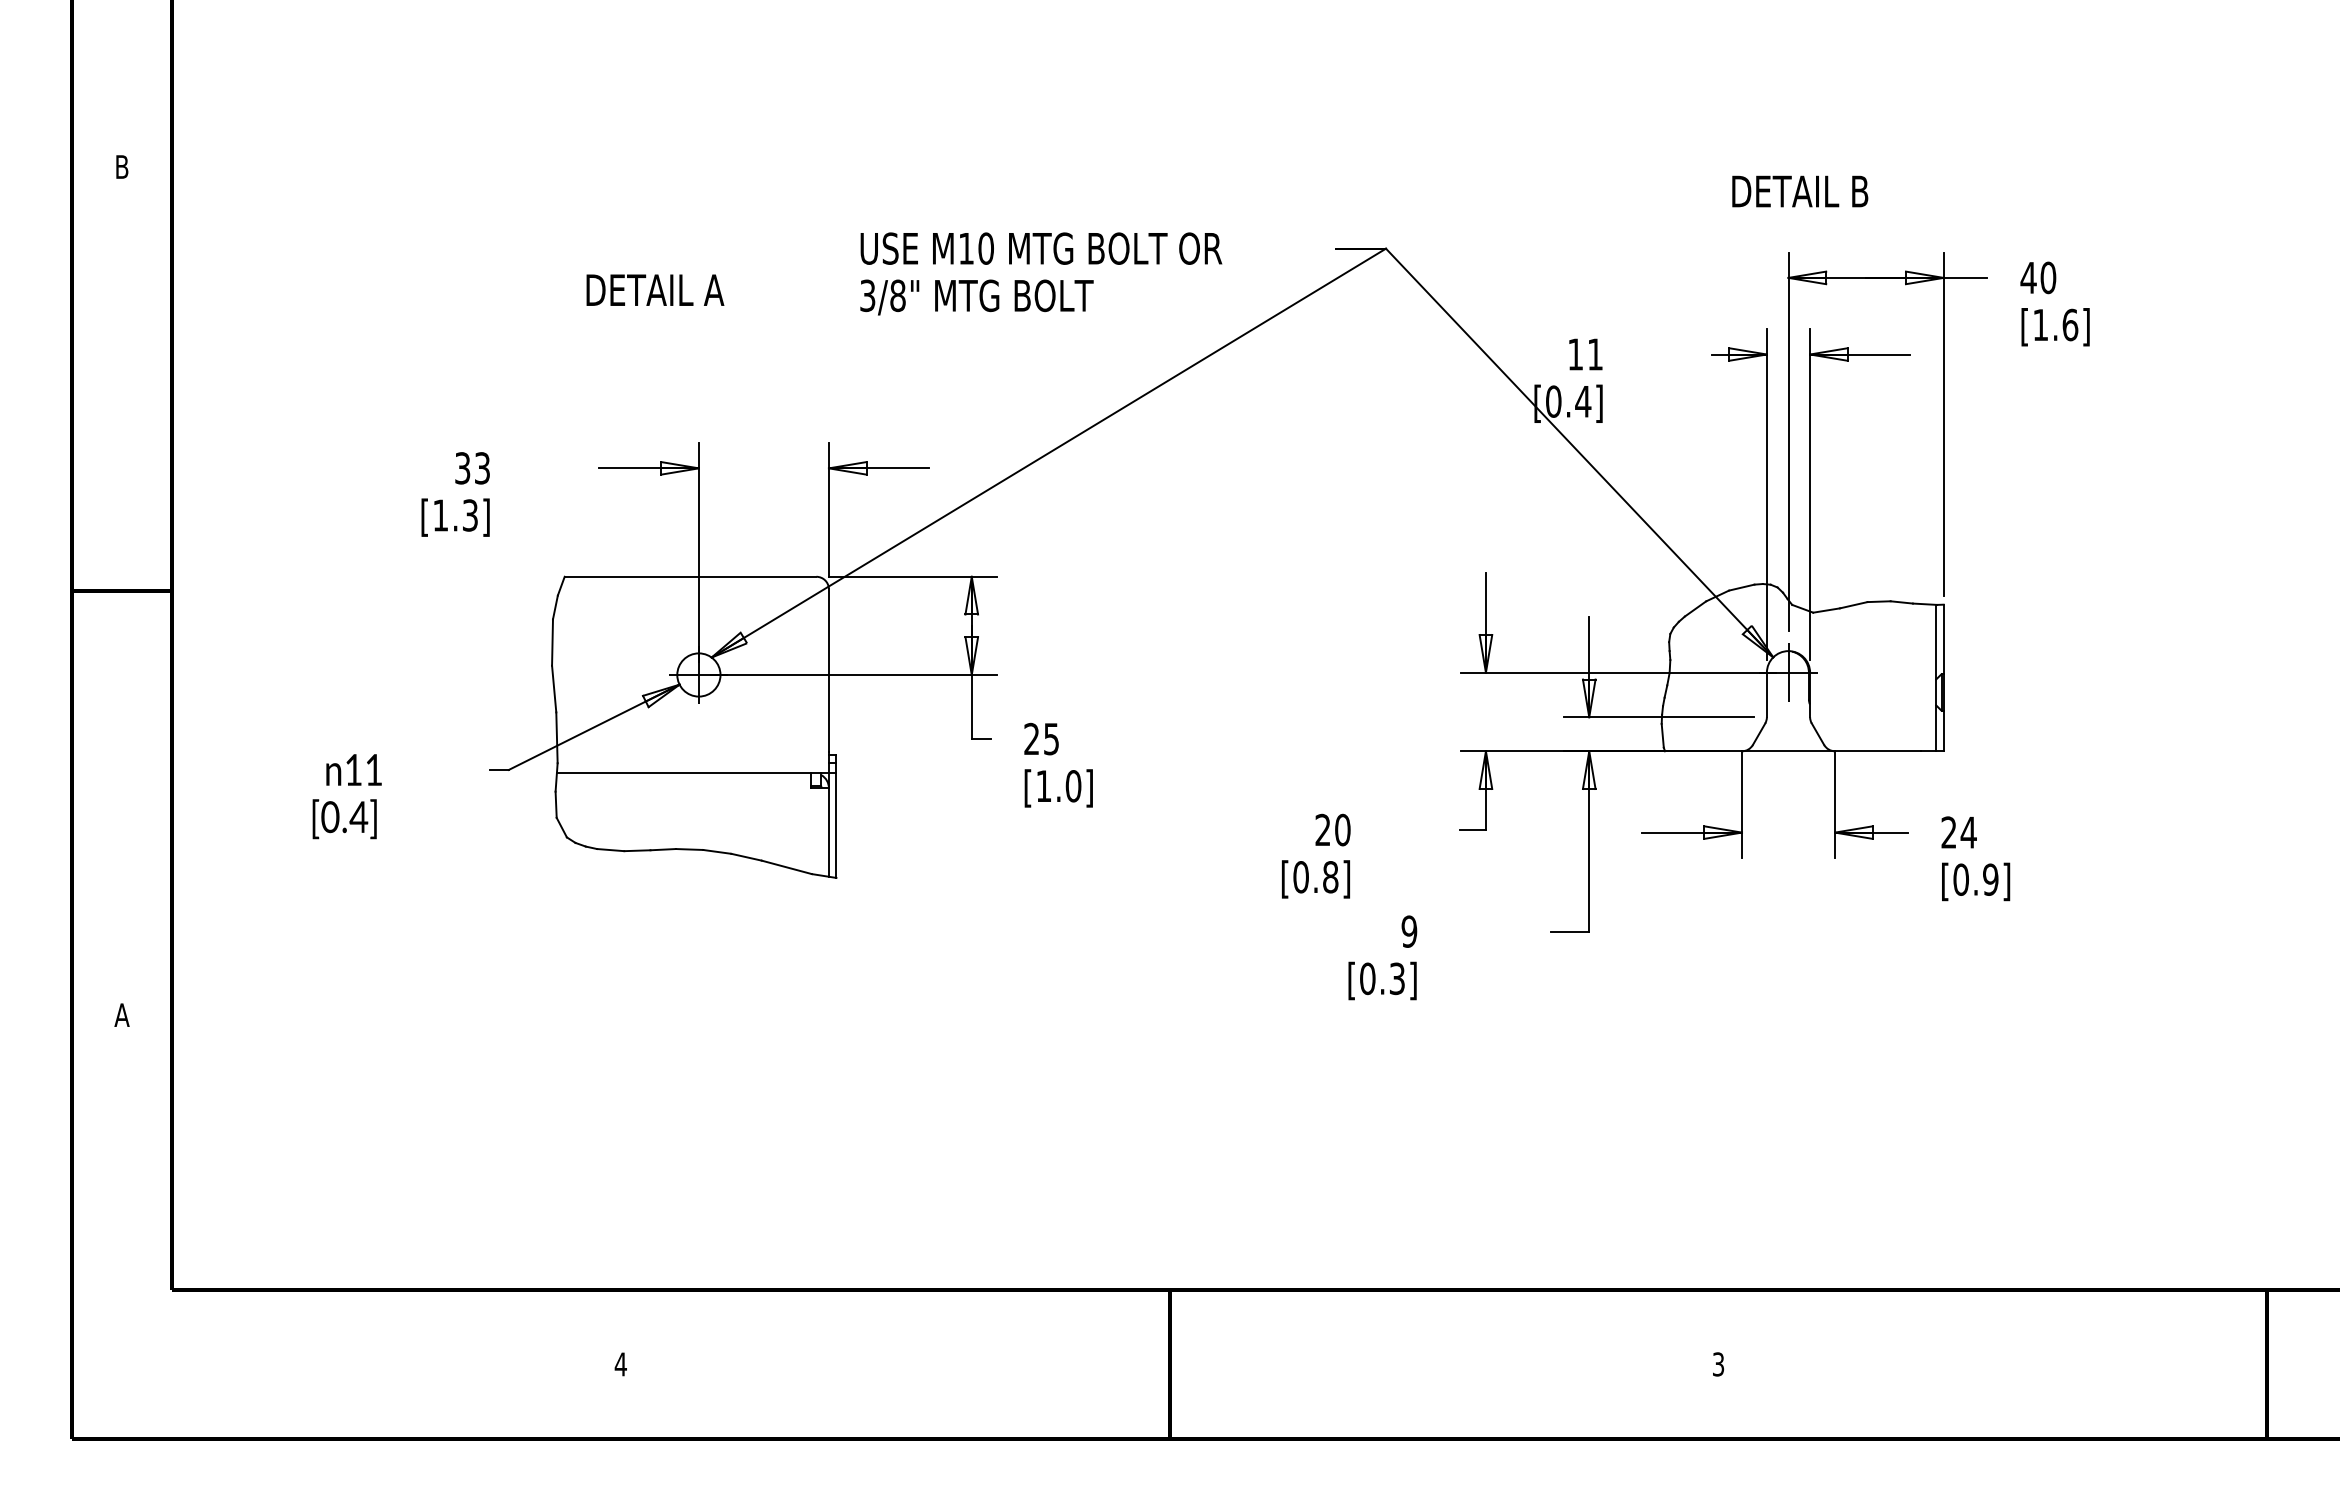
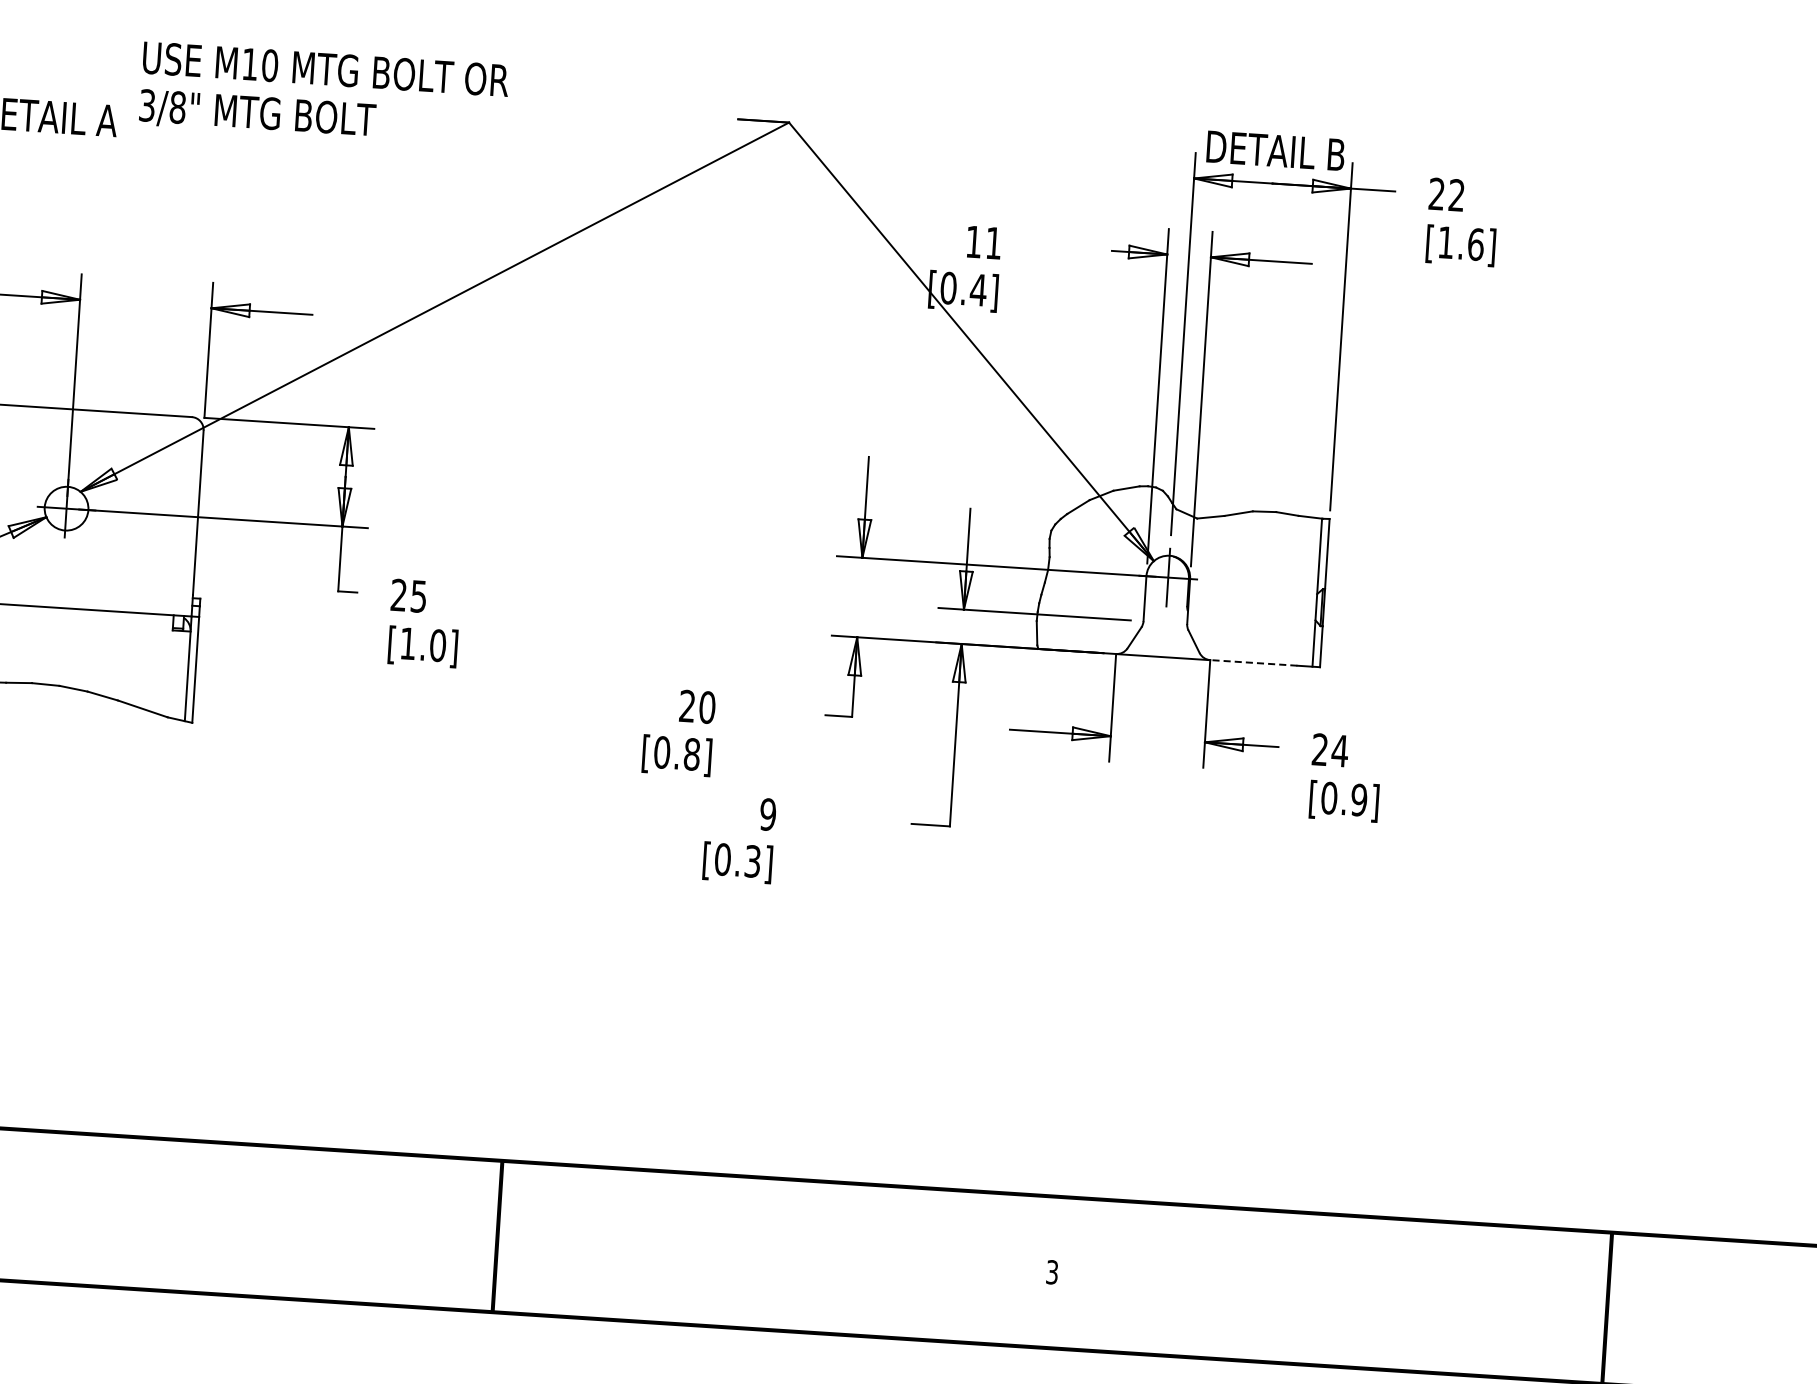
text: (1800, 191) -> (1276, 150), moved
text: (1041, 273) -> (324, 94), moved
text: (2038, 277) -> (1446, 194), 40 -> 22
line: (1877, 751) -> (1253, 663), solid -> dashed

